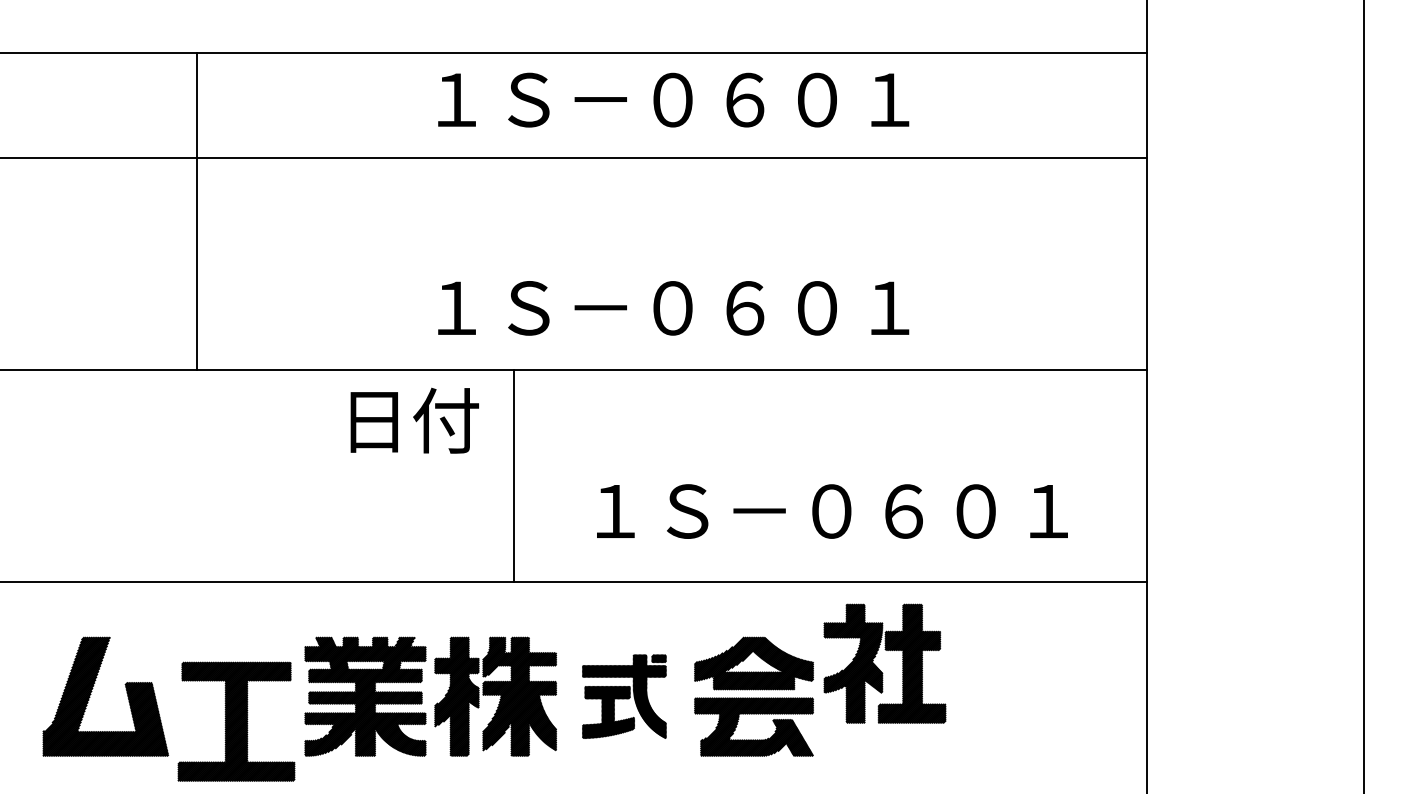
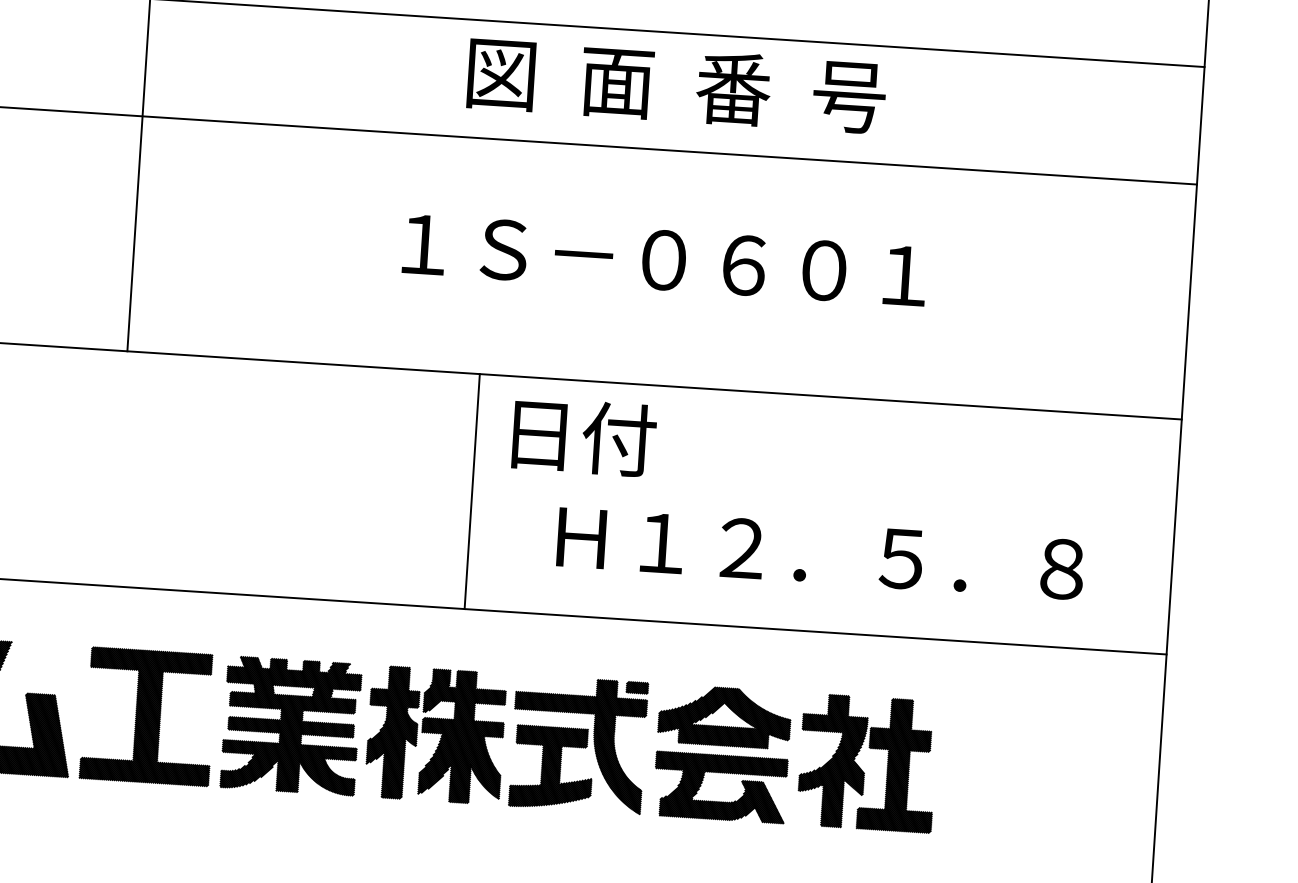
text: (673, 99) -> (675, 85), １Ｓ－０６０１ -> 図  面  番  号
text: (673, 308) -> (664, 260), moved
text: (414, 420) -> (584, 436), moved
text: (830, 511) -> (820, 553), １Ｓ－０６０１ -> Ｈ１２．５．８
part: (878, 667) -> (860, 766), moved
part: (624, 696) -> (578, 744), size x1.43
part: (236, 721) -> (148, 716), moved

